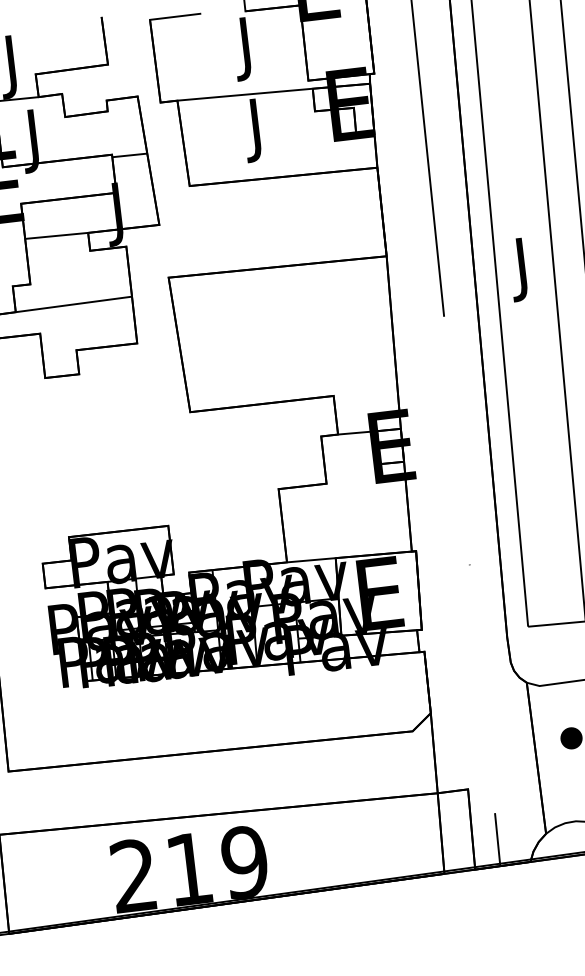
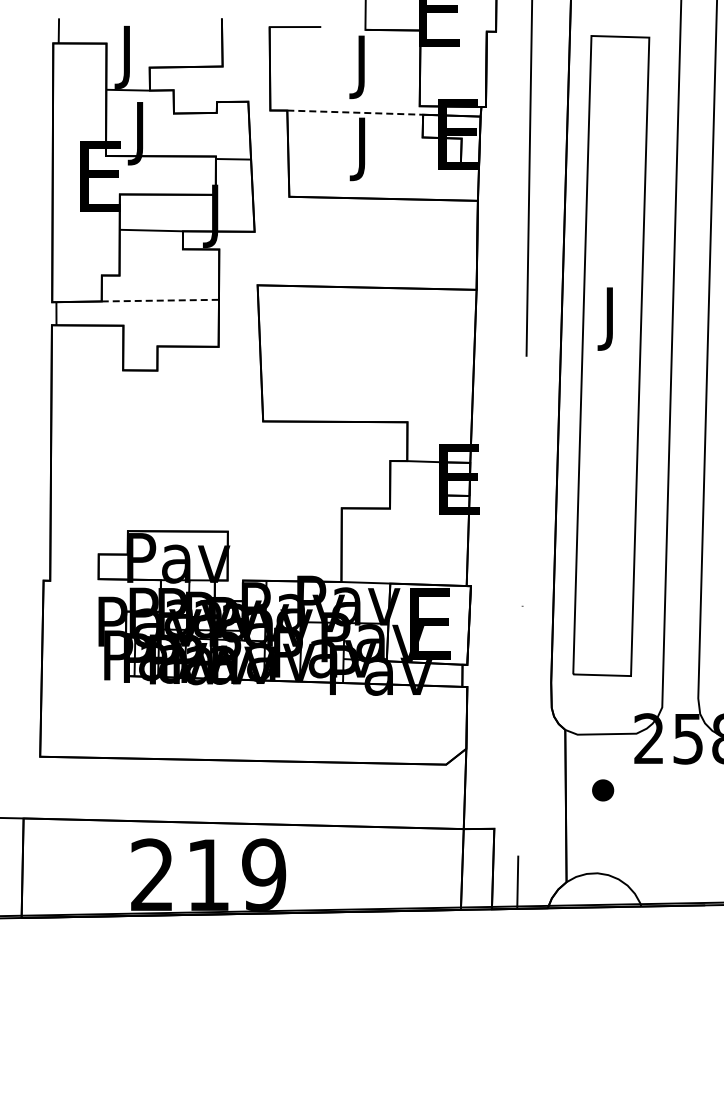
line: (245, 94) -> (355, 112), solid -> dashed
line: (74, 304) -> (160, 300), solid -> dashed

